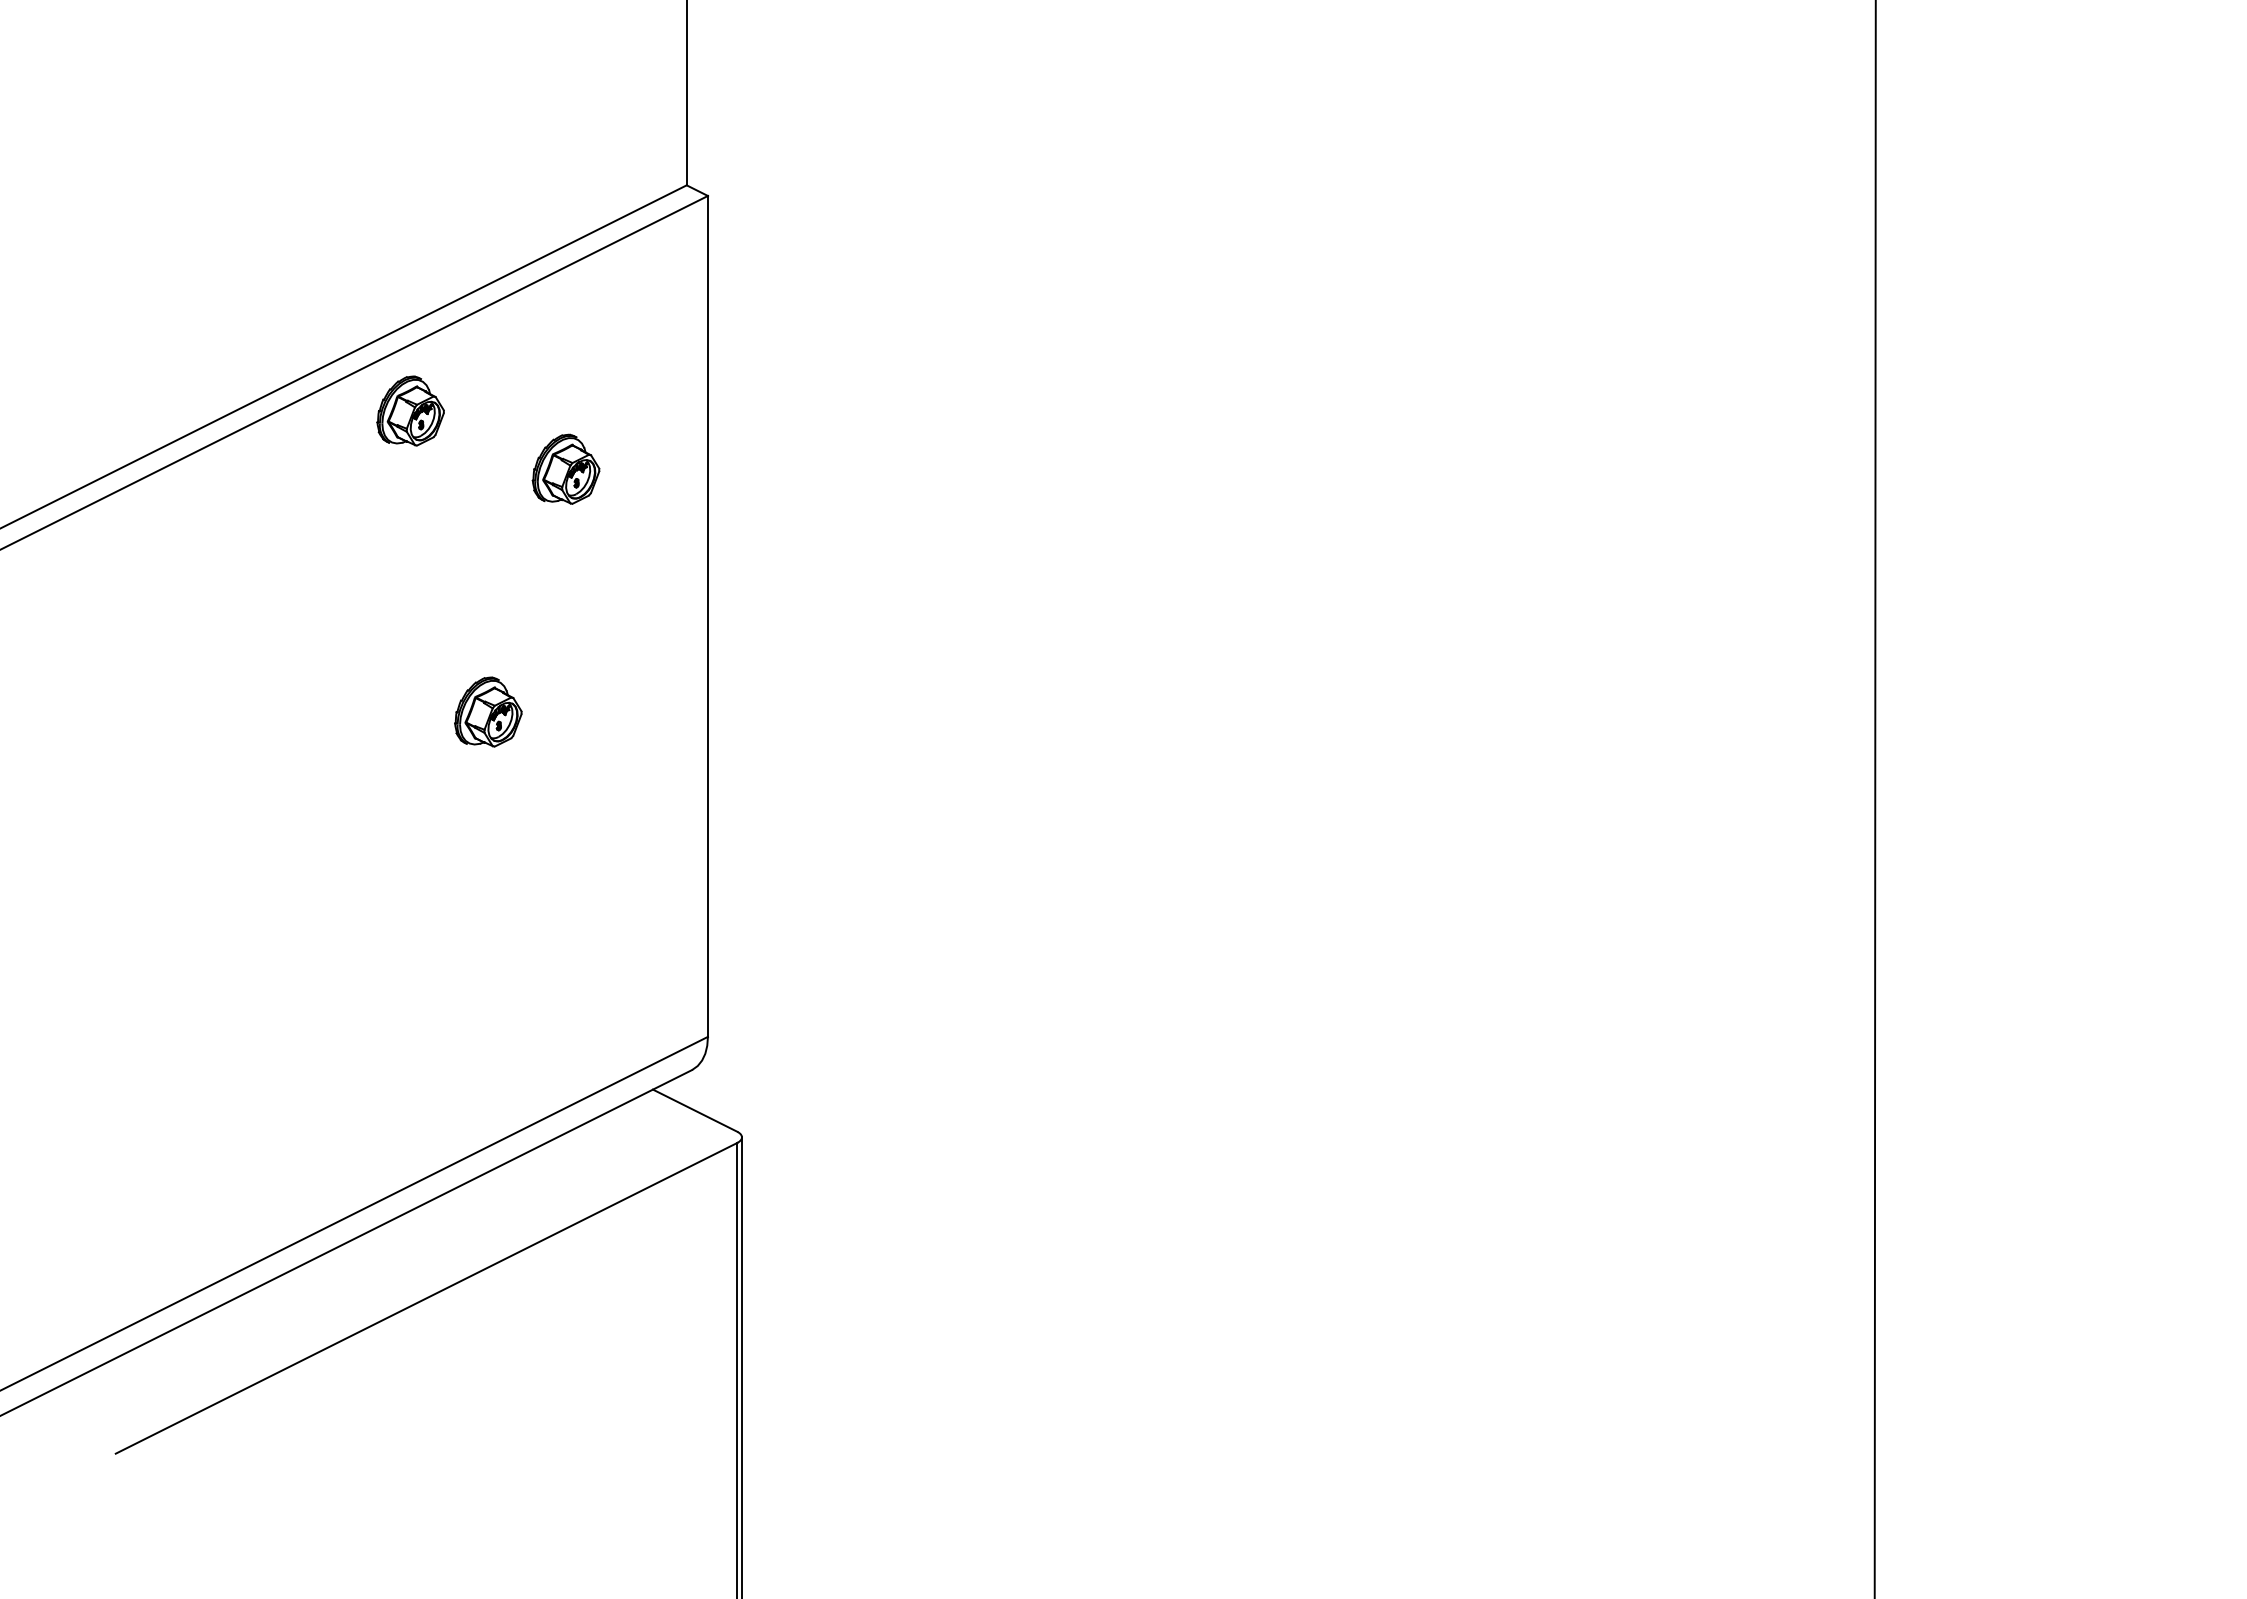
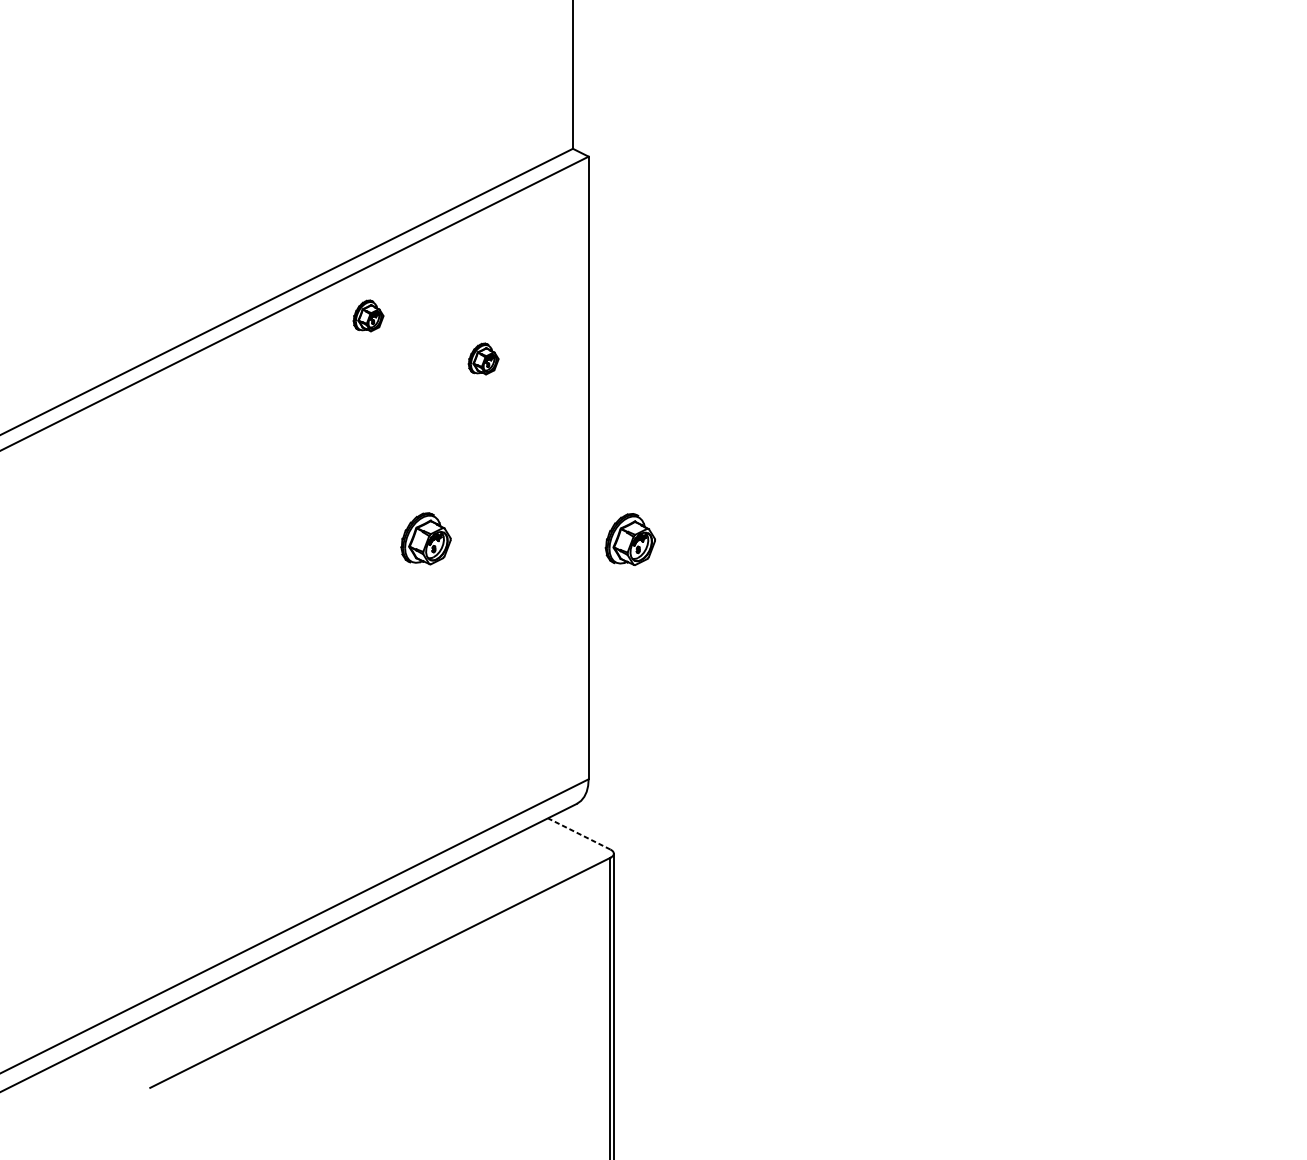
part: (410, 410) -> (368, 315), size x0.6
part: (565, 468) -> (483, 358), size x0.6
part: (764, 712) -> (630, 539), added
line: (694, 1110) -> (578, 833), solid -> dashed

